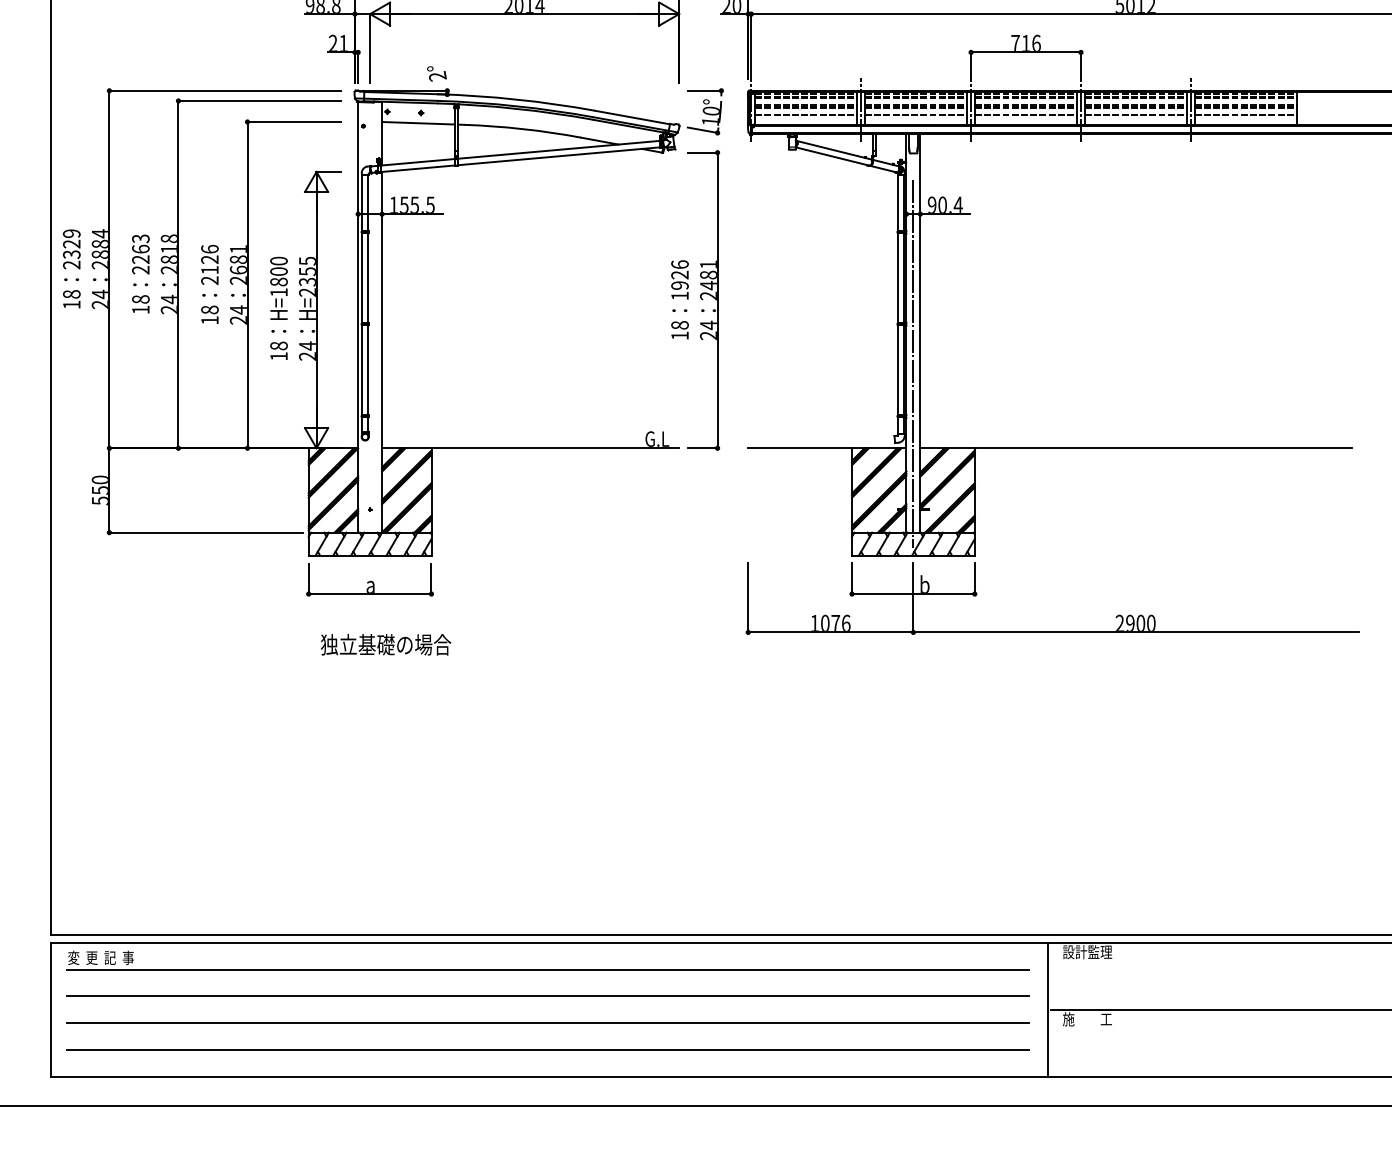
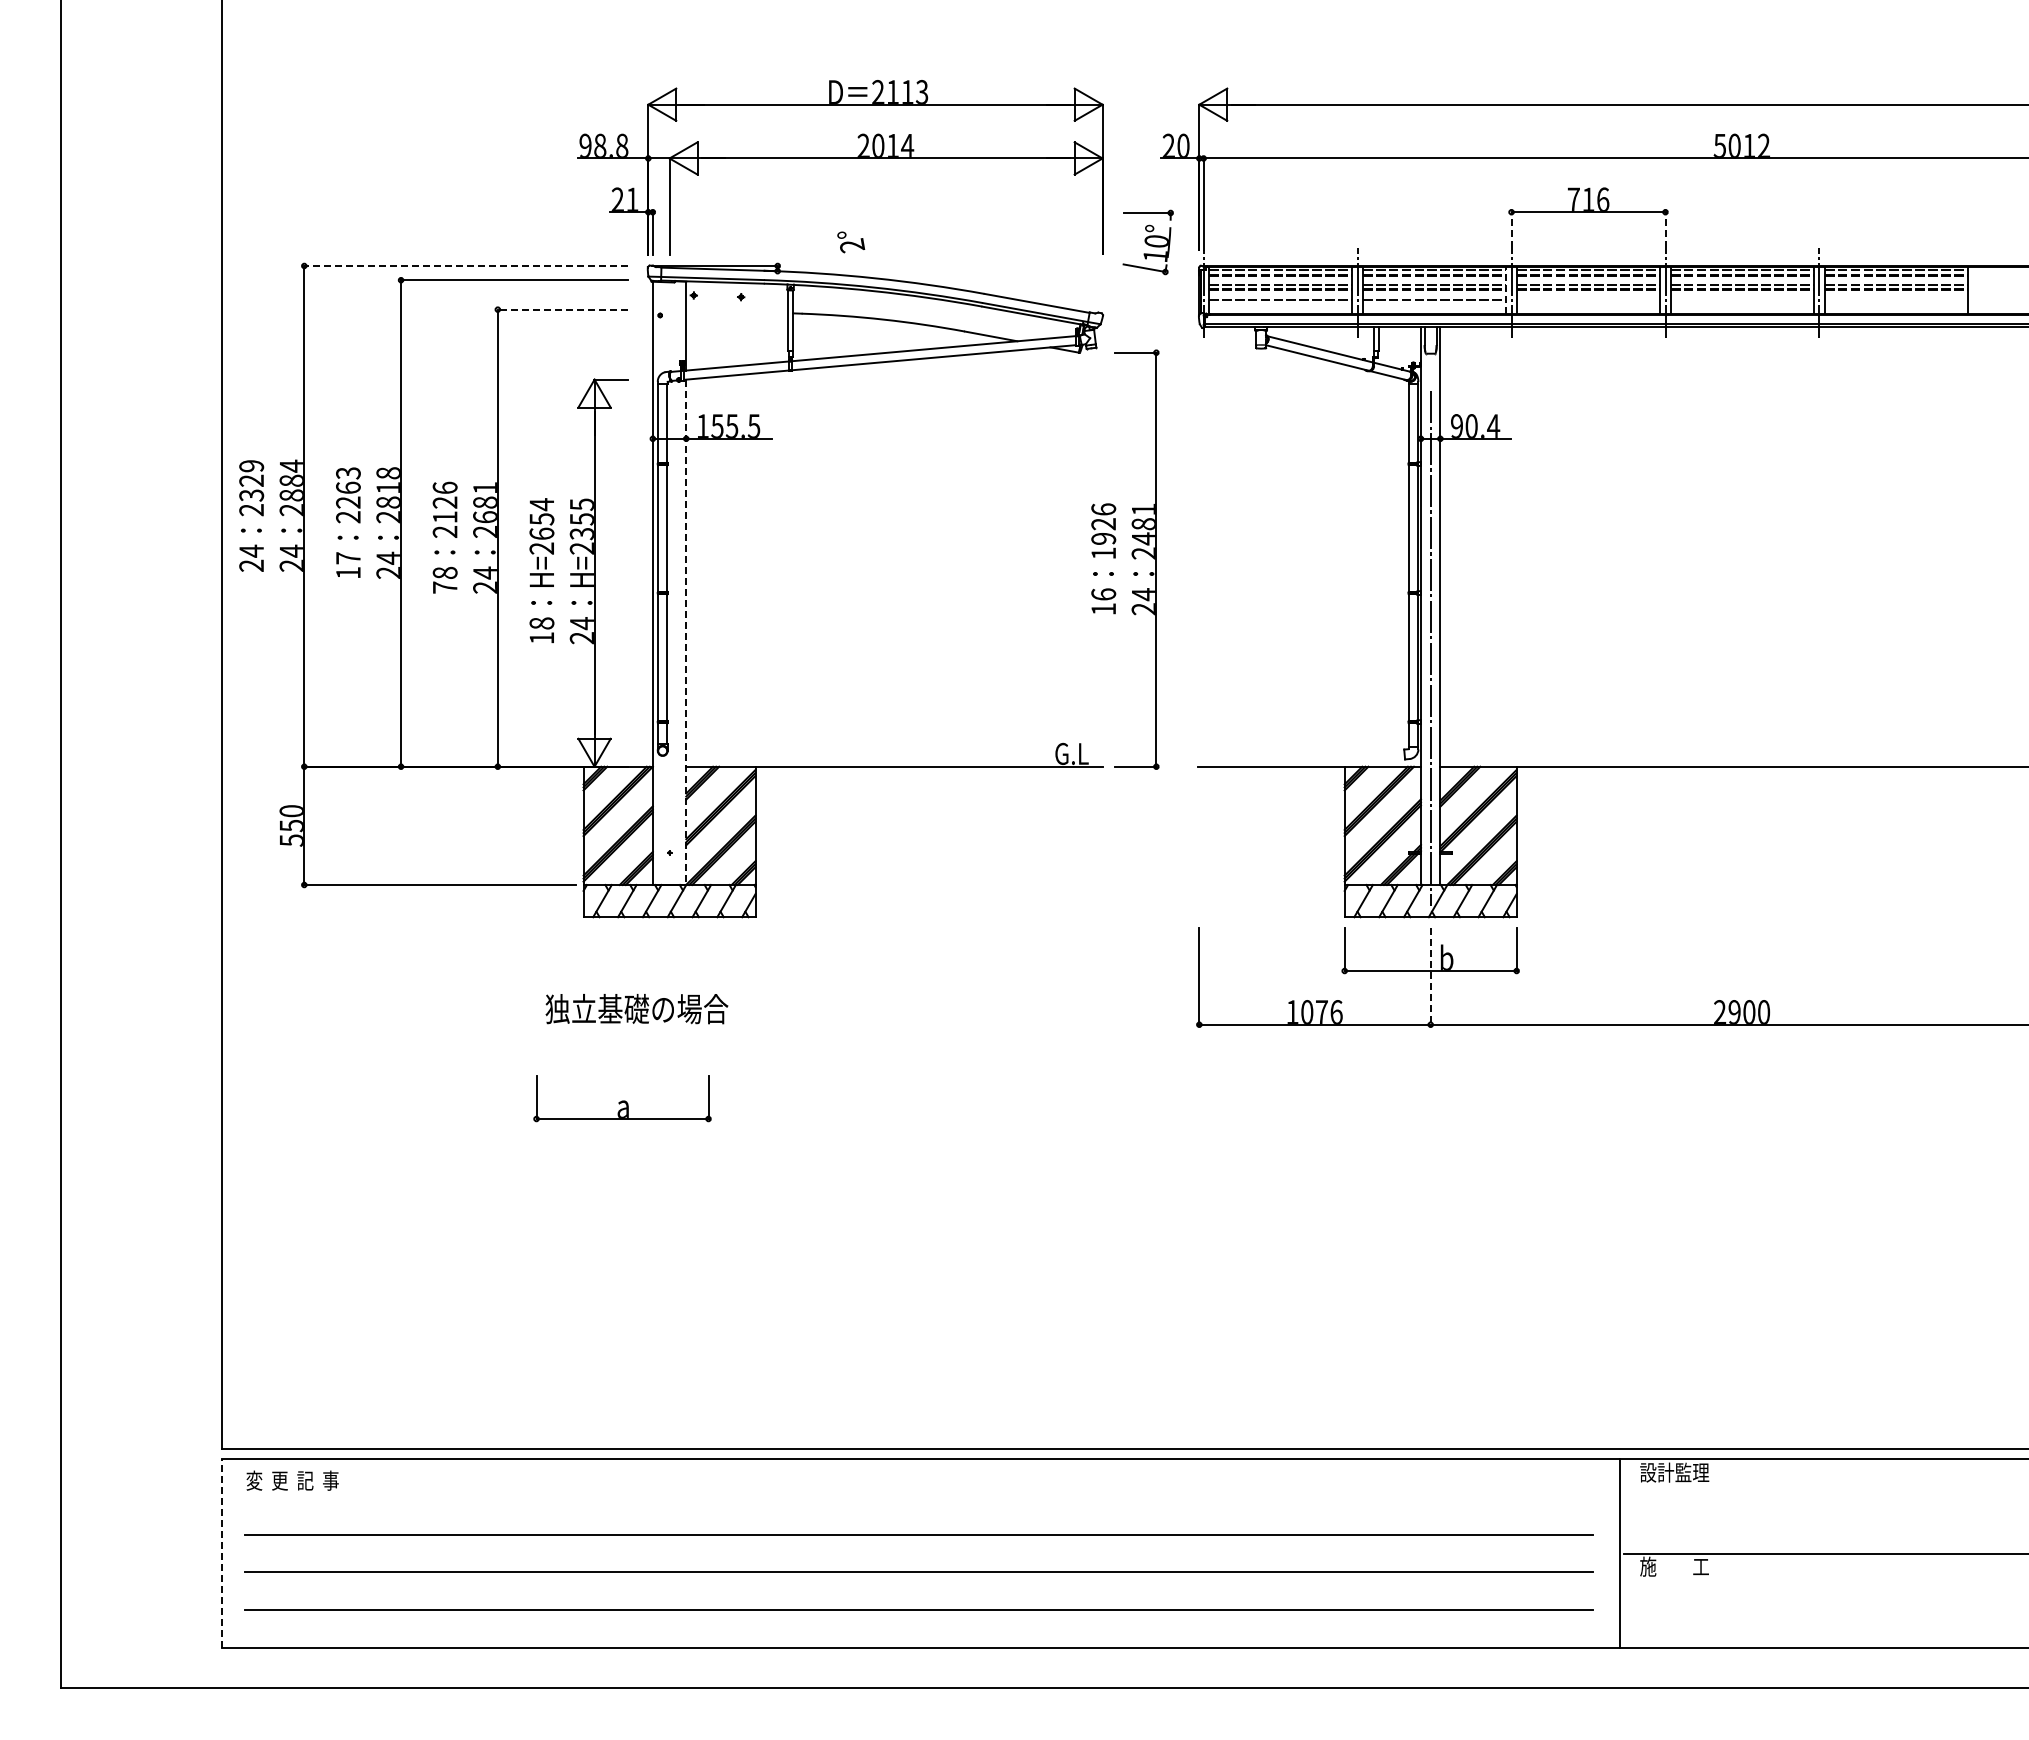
line: (971, 64) -> (1511, 229), solid -> dashed
line: (1081, 64) -> (1665, 229), solid -> dashed
text: (437, 74) -> (851, 242), moved
line: (224, 90) -> (465, 265), solid -> dashed
line: (967, 108) -> (1506, 290), solid -> dashed
part: (704, 111) -> (1147, 242), moved
line: (1026, 114) -> (1588, 299), removed
line: (1135, 114) -> (1742, 299), removed
line: (1245, 114) -> (1896, 299), removed
line: (293, 121) -> (562, 309), solid -> dashed
line: (418, 123) -> (737, 311), removed
text: (278, 276) -> (541, 526), H=1800 -> H=2654
text: (71, 298) -> (251, 557), 18 -> 24
text: (140, 299) -> (348, 558), 18 -> 17
text: (210, 320) -> (445, 587), 18 -> 78
text: (679, 325) -> (1103, 594), 18 -> 16
line: (382, 352) -> (686, 632), solid -> dashed
part: (370, 579) -> (622, 1098), moved
line: (913, 597) -> (1430, 976), solid -> dashed
text: (385, 645) -> (636, 1009), moved
line: (547, 969) -> (918, 1497), removed
line: (50, 1009) -> (222, 1553), solid -> dashed

